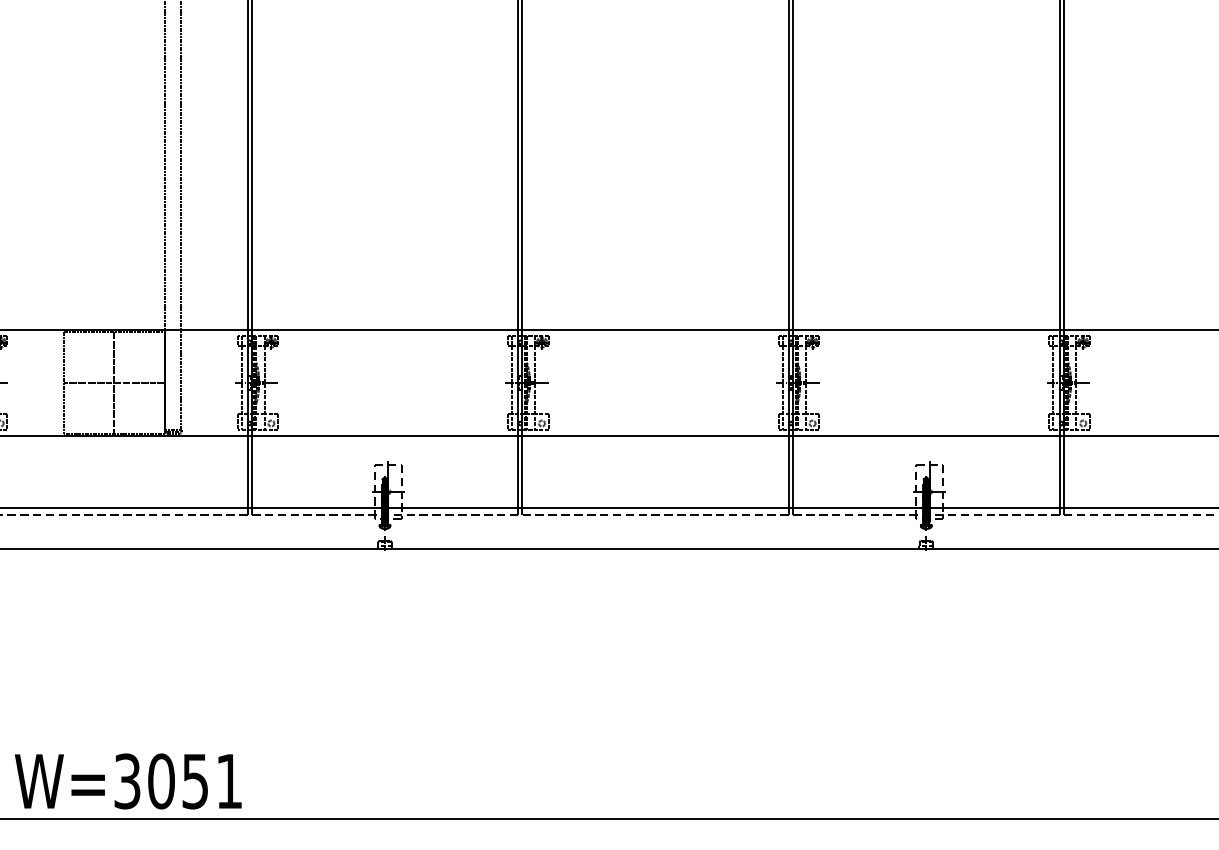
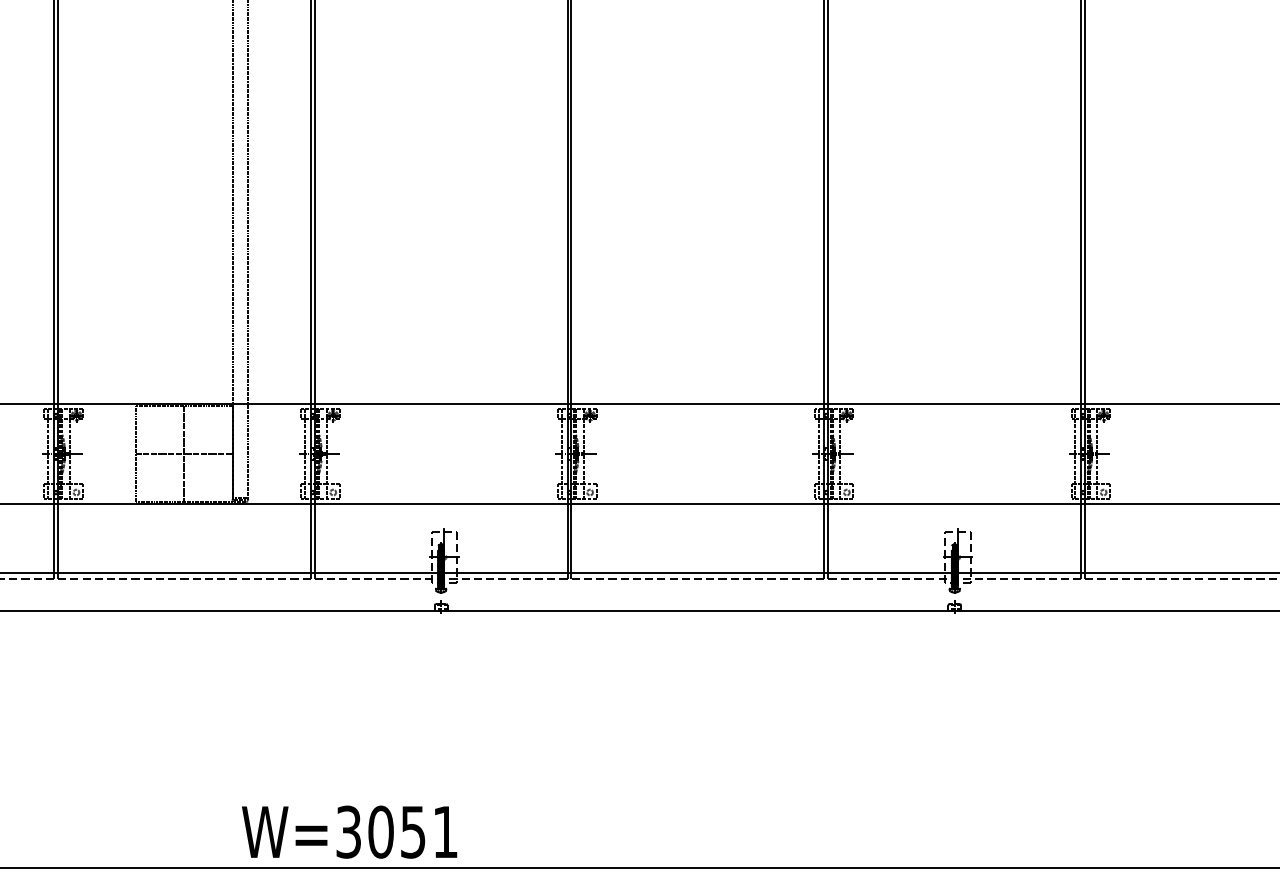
text: (128, 780) -> (349, 831), moved

